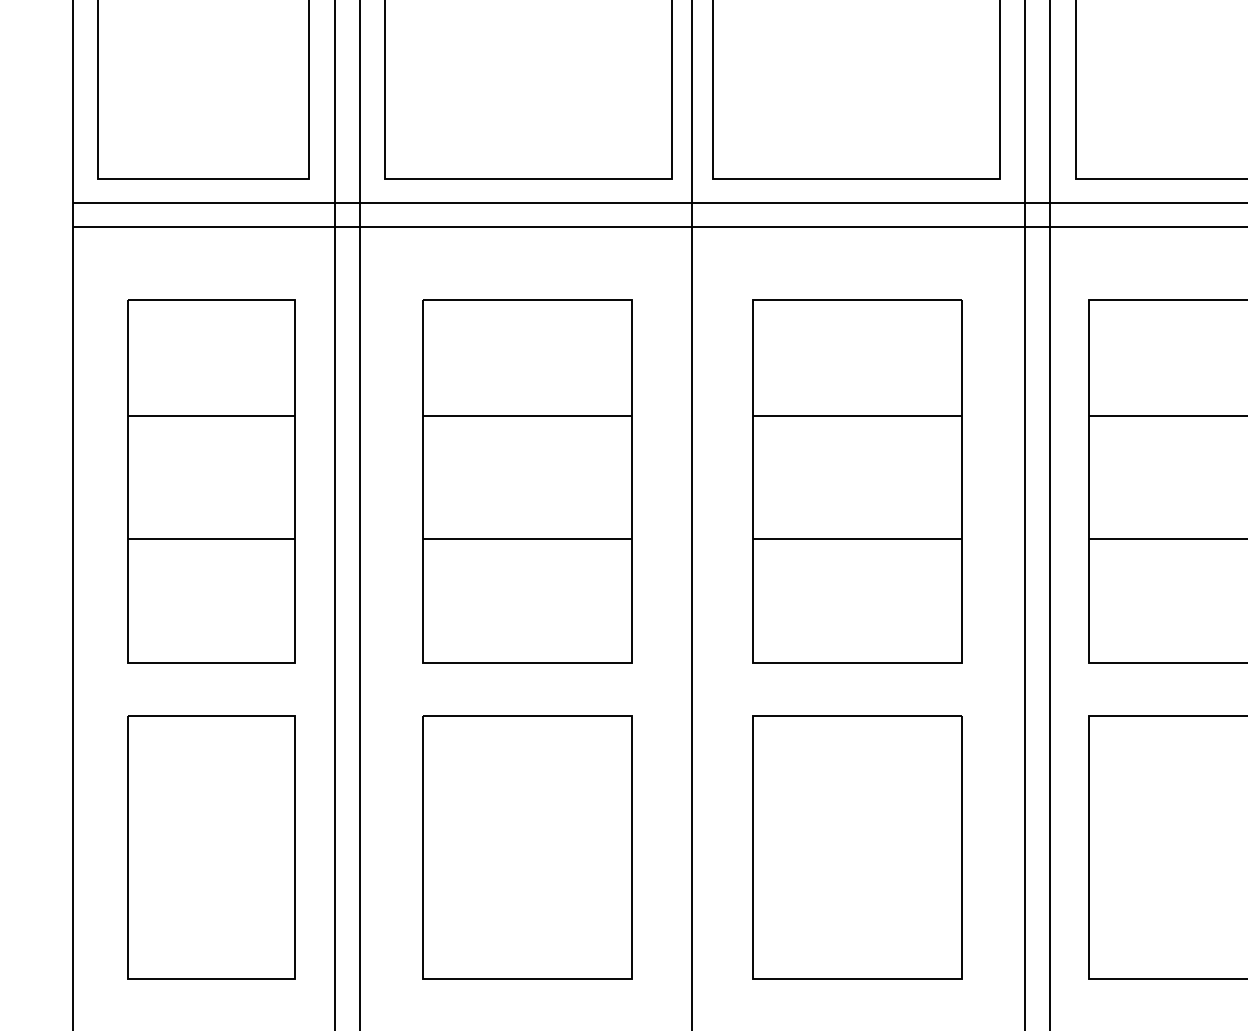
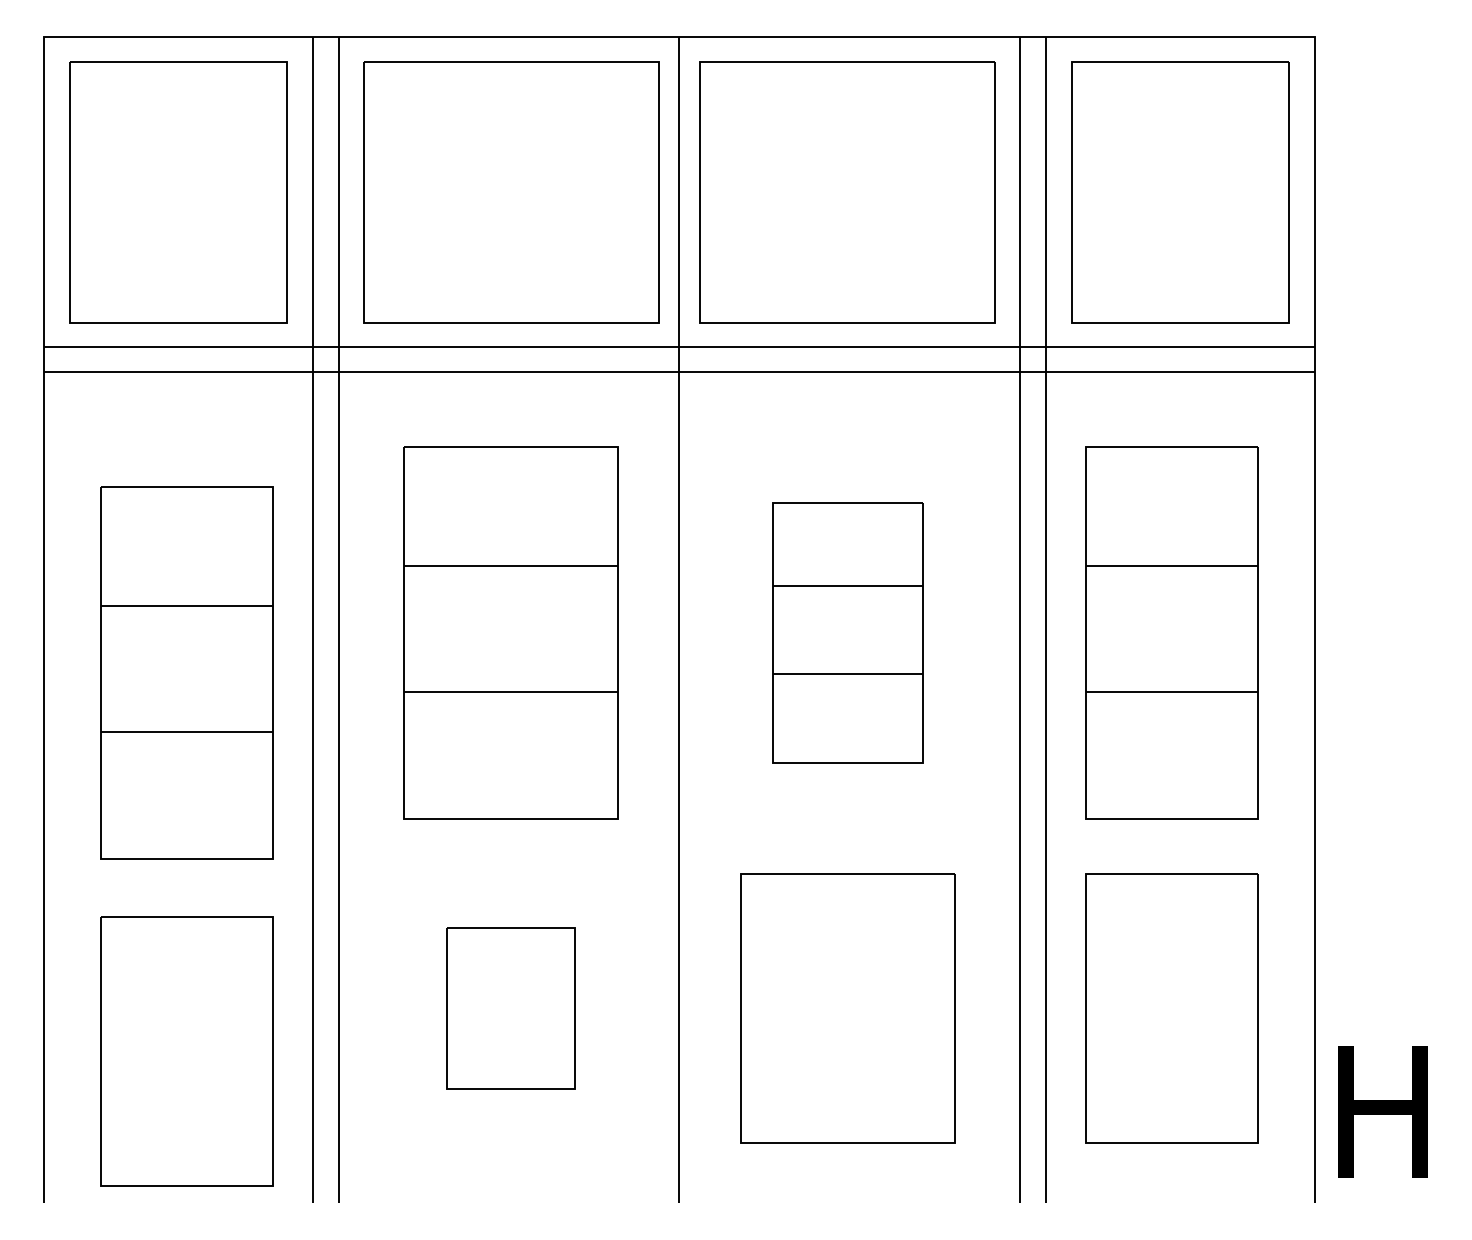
part: (211, 480) -> (186, 672), moved
part: (856, 480) -> (847, 632), size x0.7
part: (211, 847) -> (186, 1051), moved
part: (527, 847) -> (510, 1008), size x0.6

